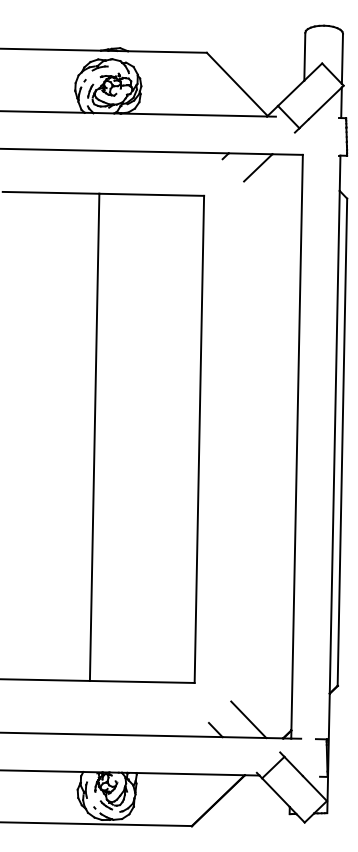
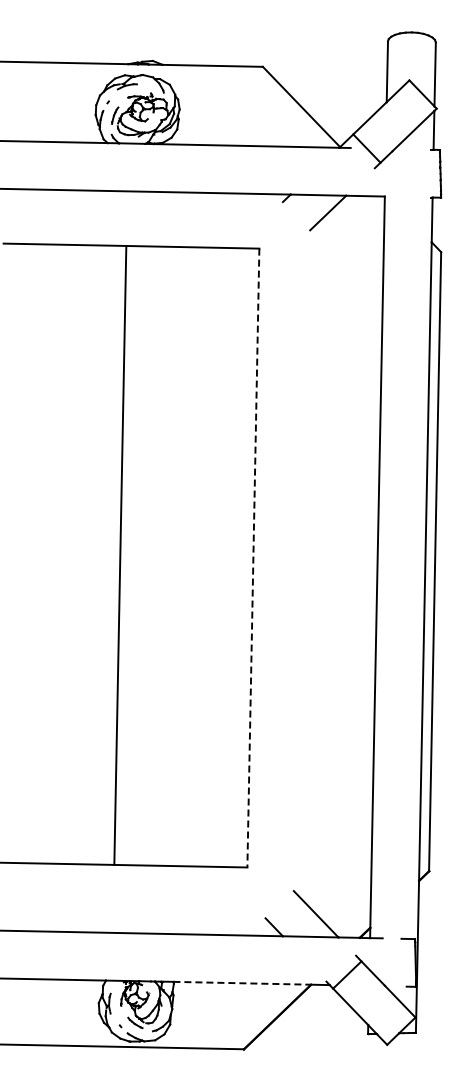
line: (199, 439) -> (253, 558), solid -> dashed
line: (190, 774) -> (242, 983), solid -> dashed

